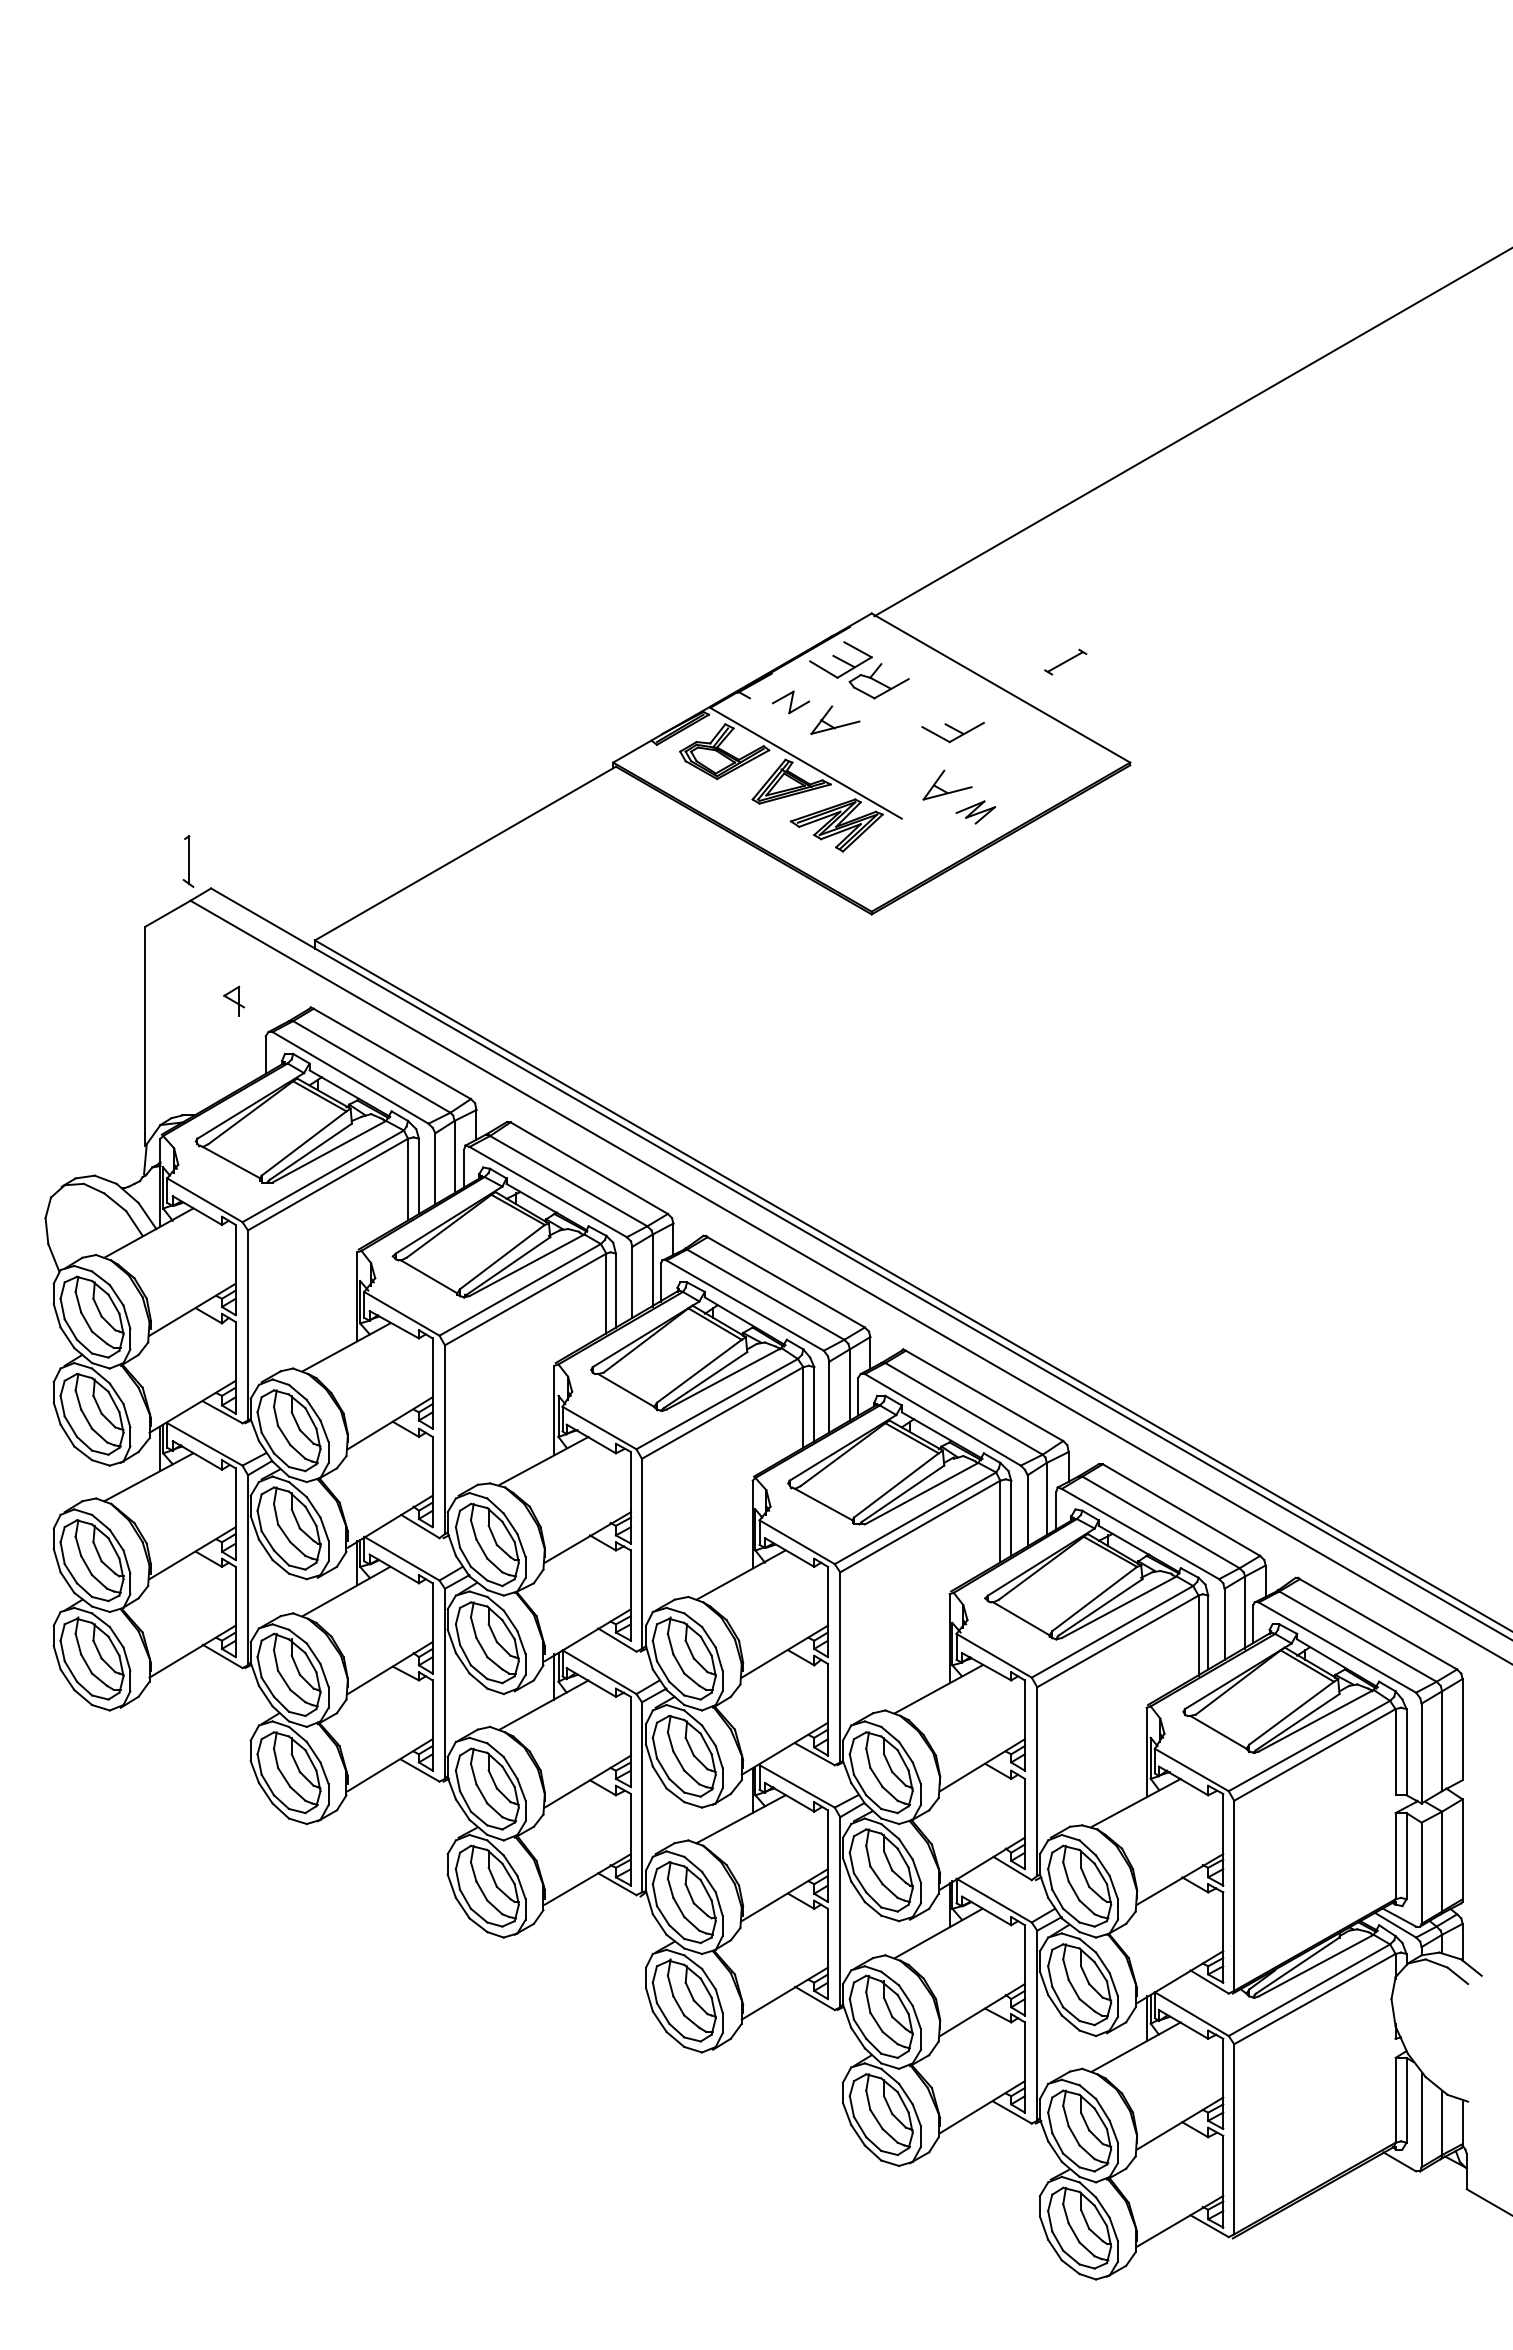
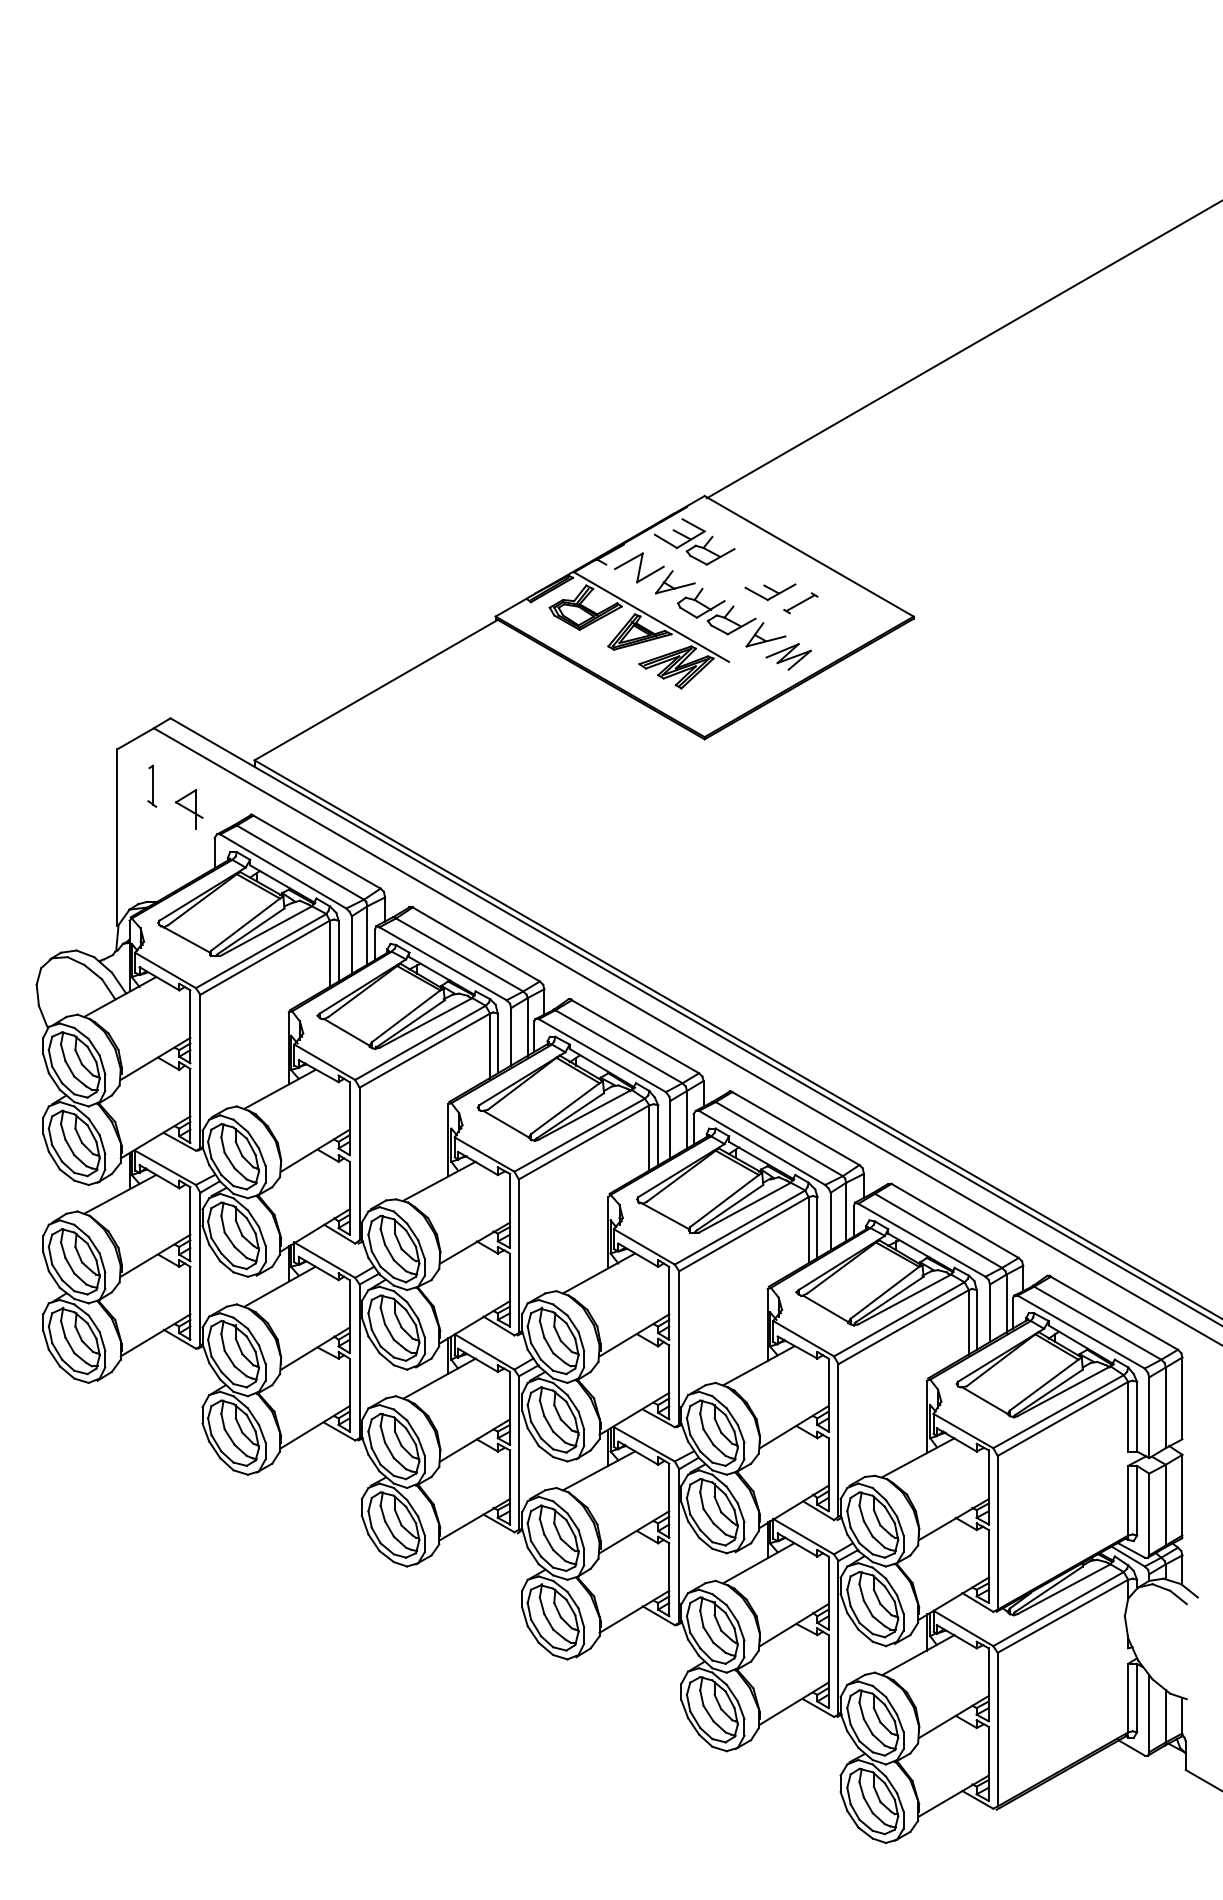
part: (1065, 661) -> (800, 602), moved
part: (790, 702) -> (638, 567), size x1.67
part: (886, 756) -> (716, 611), added
part: (975, 812) -> (788, 656), size x1.43
part: (188, 861) -> (152, 786), moved
part: (233, 1000) -> (188, 808), size x1.67

